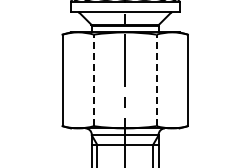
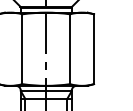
line: (93, 80) -> (22, 49), dashed -> solid
line: (156, 80) -> (70, 49), dashed -> solid

